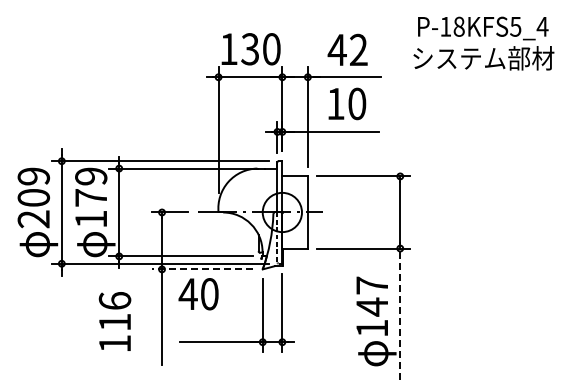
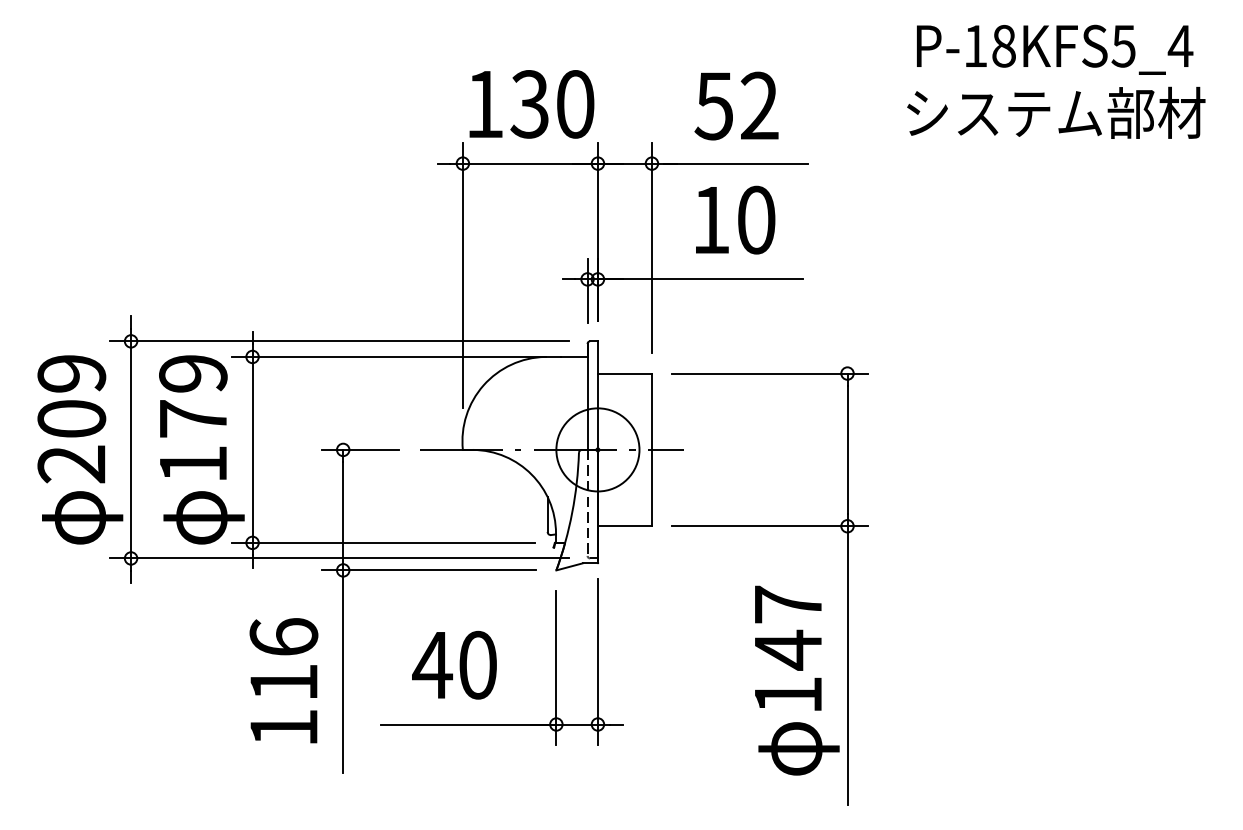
text: (483, 43) -> (1055, 81), moved
text: (336, 50) -> (712, 106), 42 -> 52
line: (202, 269) -> (428, 570), dashed -> solid
text: (198, 294) -> (454, 665), moved
line: (400, 314) -> (848, 665), dashed -> solid
text: (114, 321) -> (282, 680), moved

